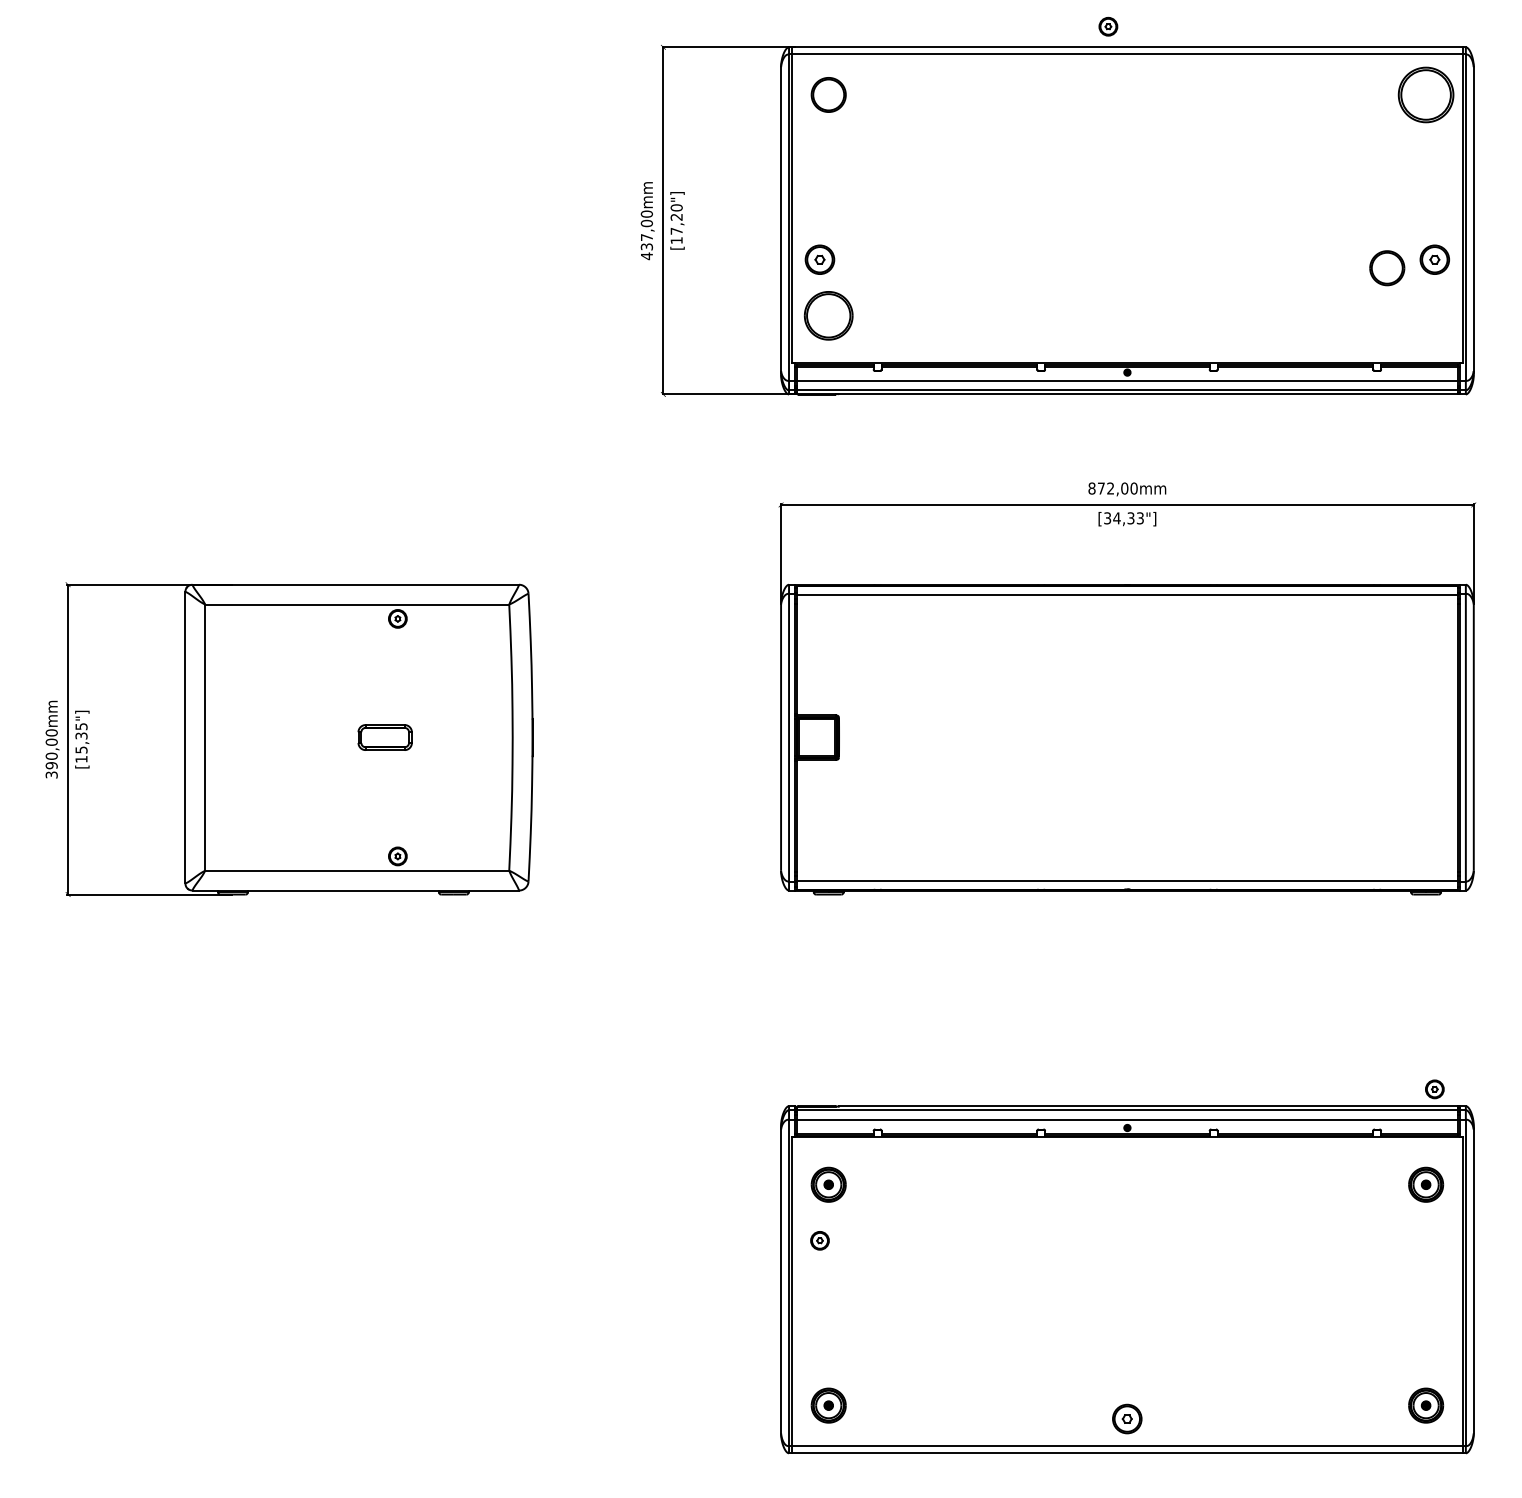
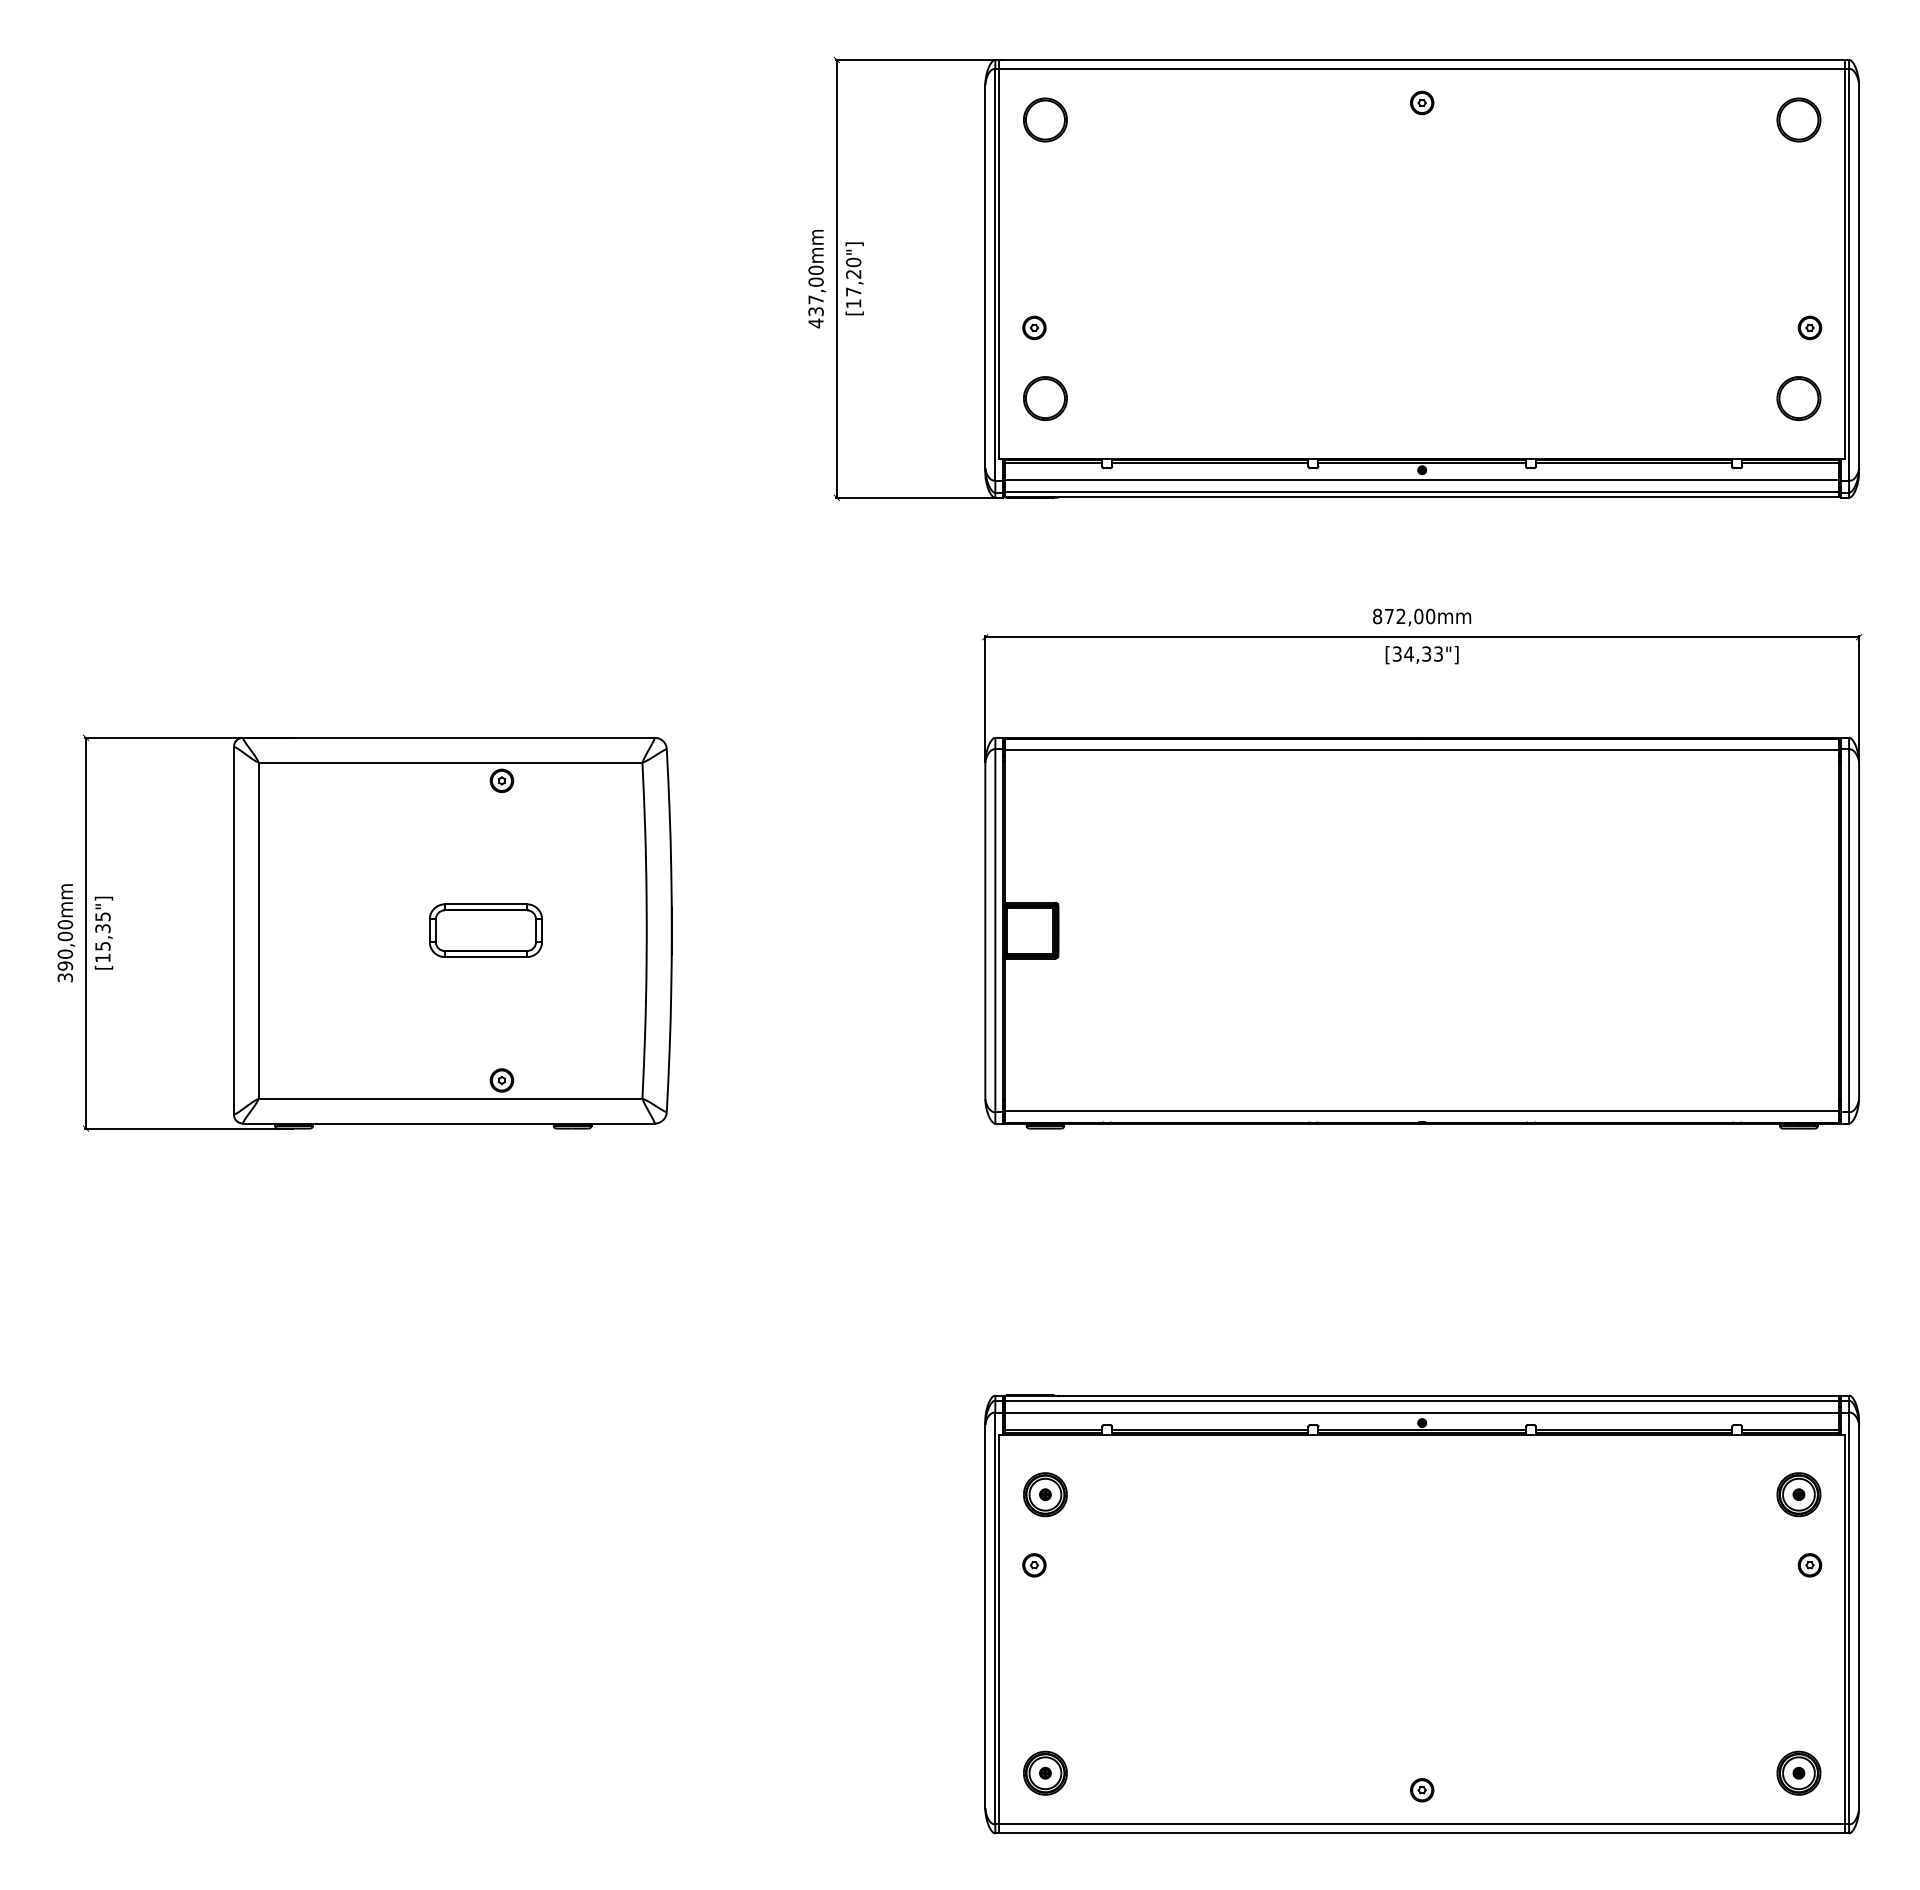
part: (1108, 26) -> (1422, 102), moved
part: (1425, 94) -> (1798, 119), size x0.62
part: (820, 259) -> (1034, 327), size x0.62
part: (1434, 259) -> (1809, 327), size x0.62
part: (1386, 268) -> (1798, 398), moved
part: (828, 315) -> (1045, 398), size x0.71
part: (384, 737) -> (485, 930), size x1.67
part: (1434, 1089) -> (1809, 1565), moved
part: (1127, 1419) -> (1422, 1790), size x0.62

